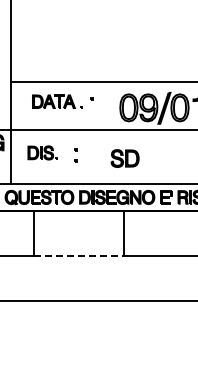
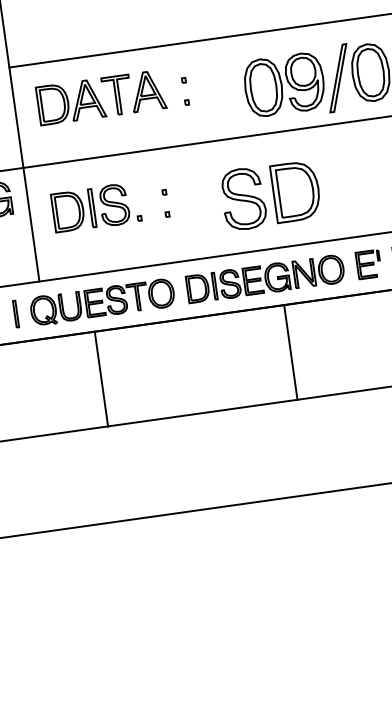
part: (57, 101) -> (111, 95), size x1.43
part: (42, 152) -> (95, 206), size x1.43
part: (124, 158) -> (269, 195), size x1.67
line: (79, 255) -> (203, 411), dashed -> solid

